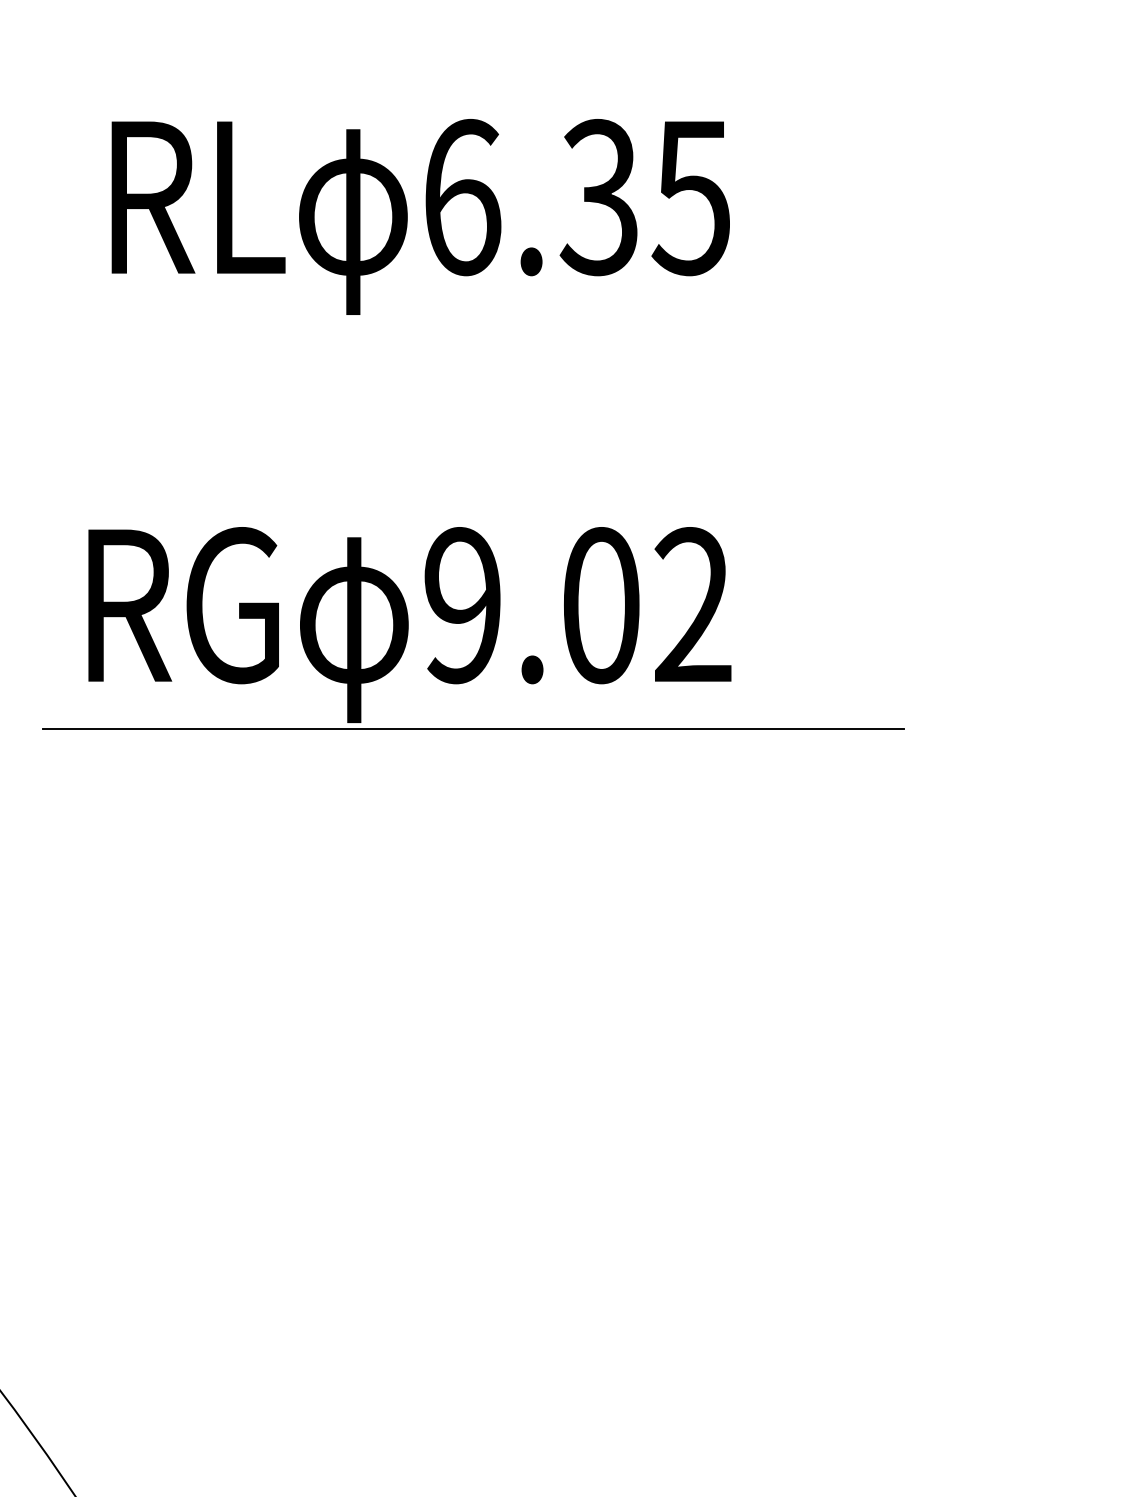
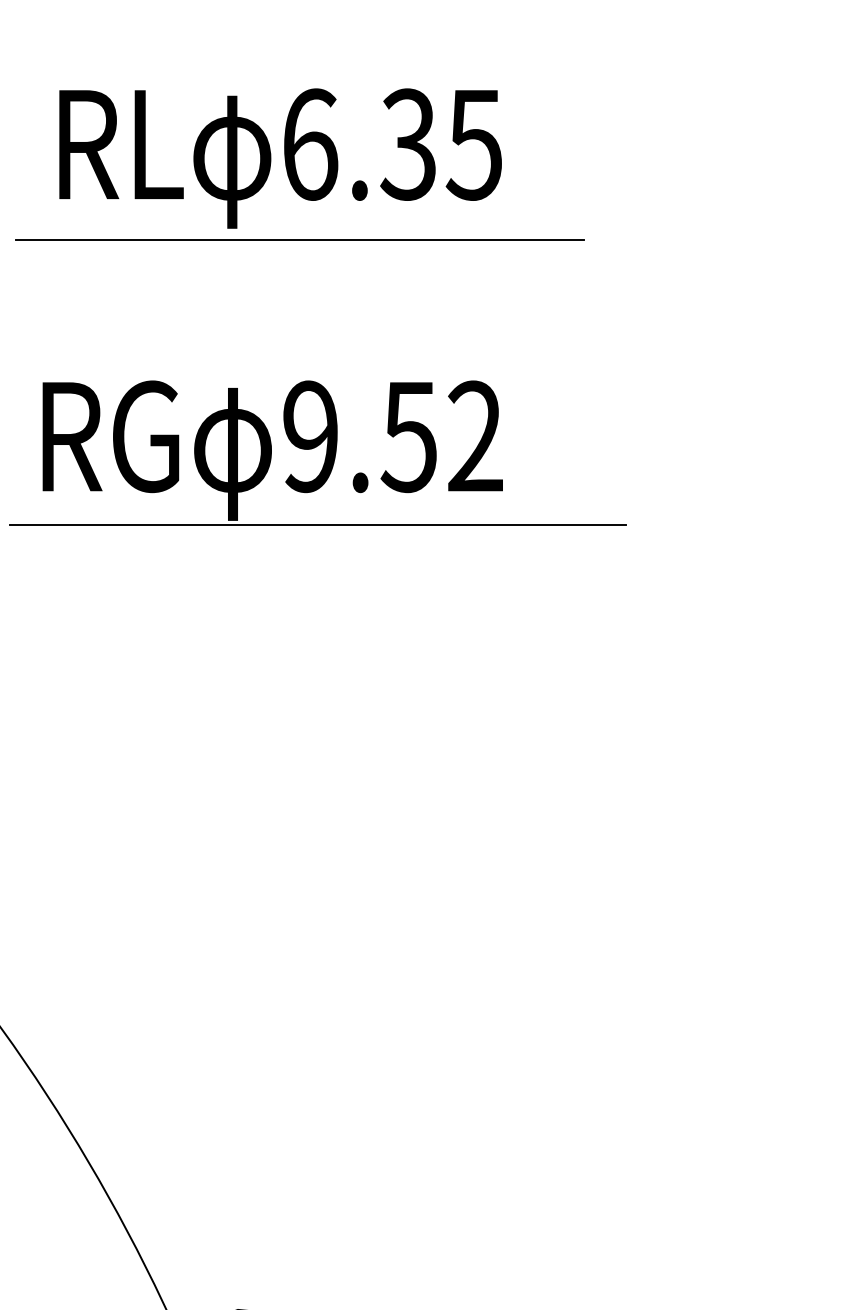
line: (448, 330) -> (300, 239), added
text: (599, 605) -> (408, 436), 9.02 -> 9.52

